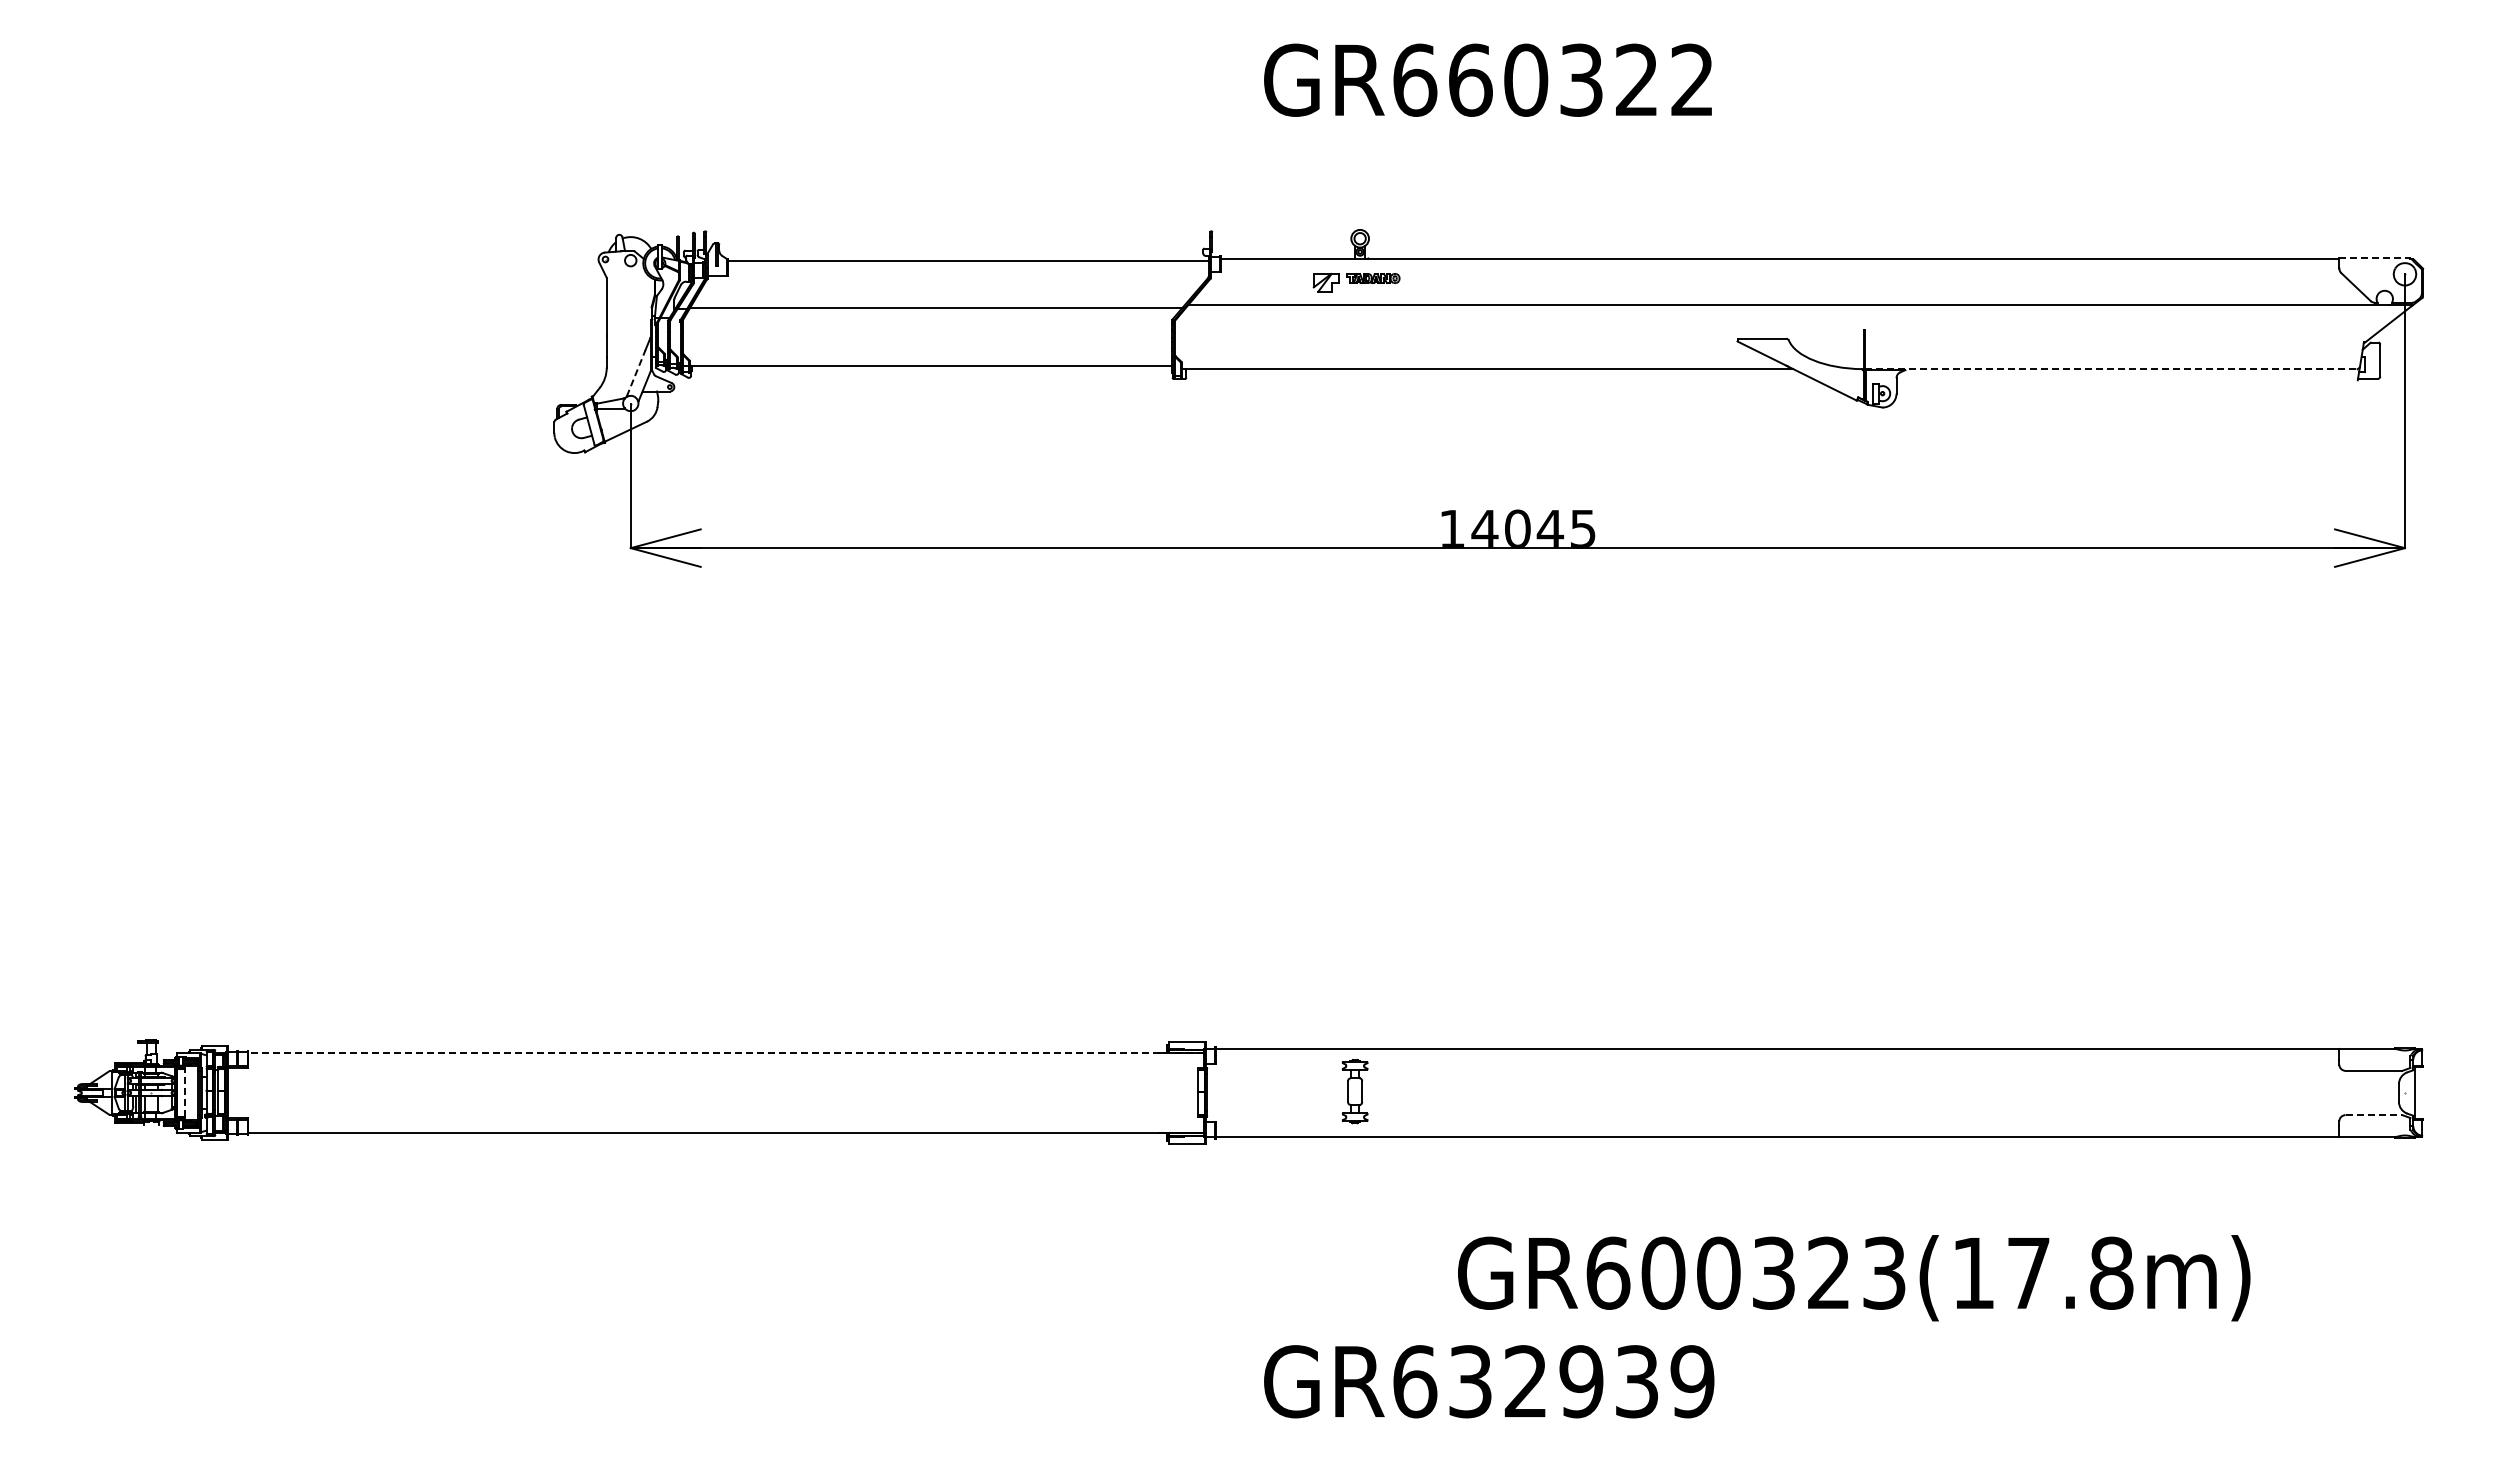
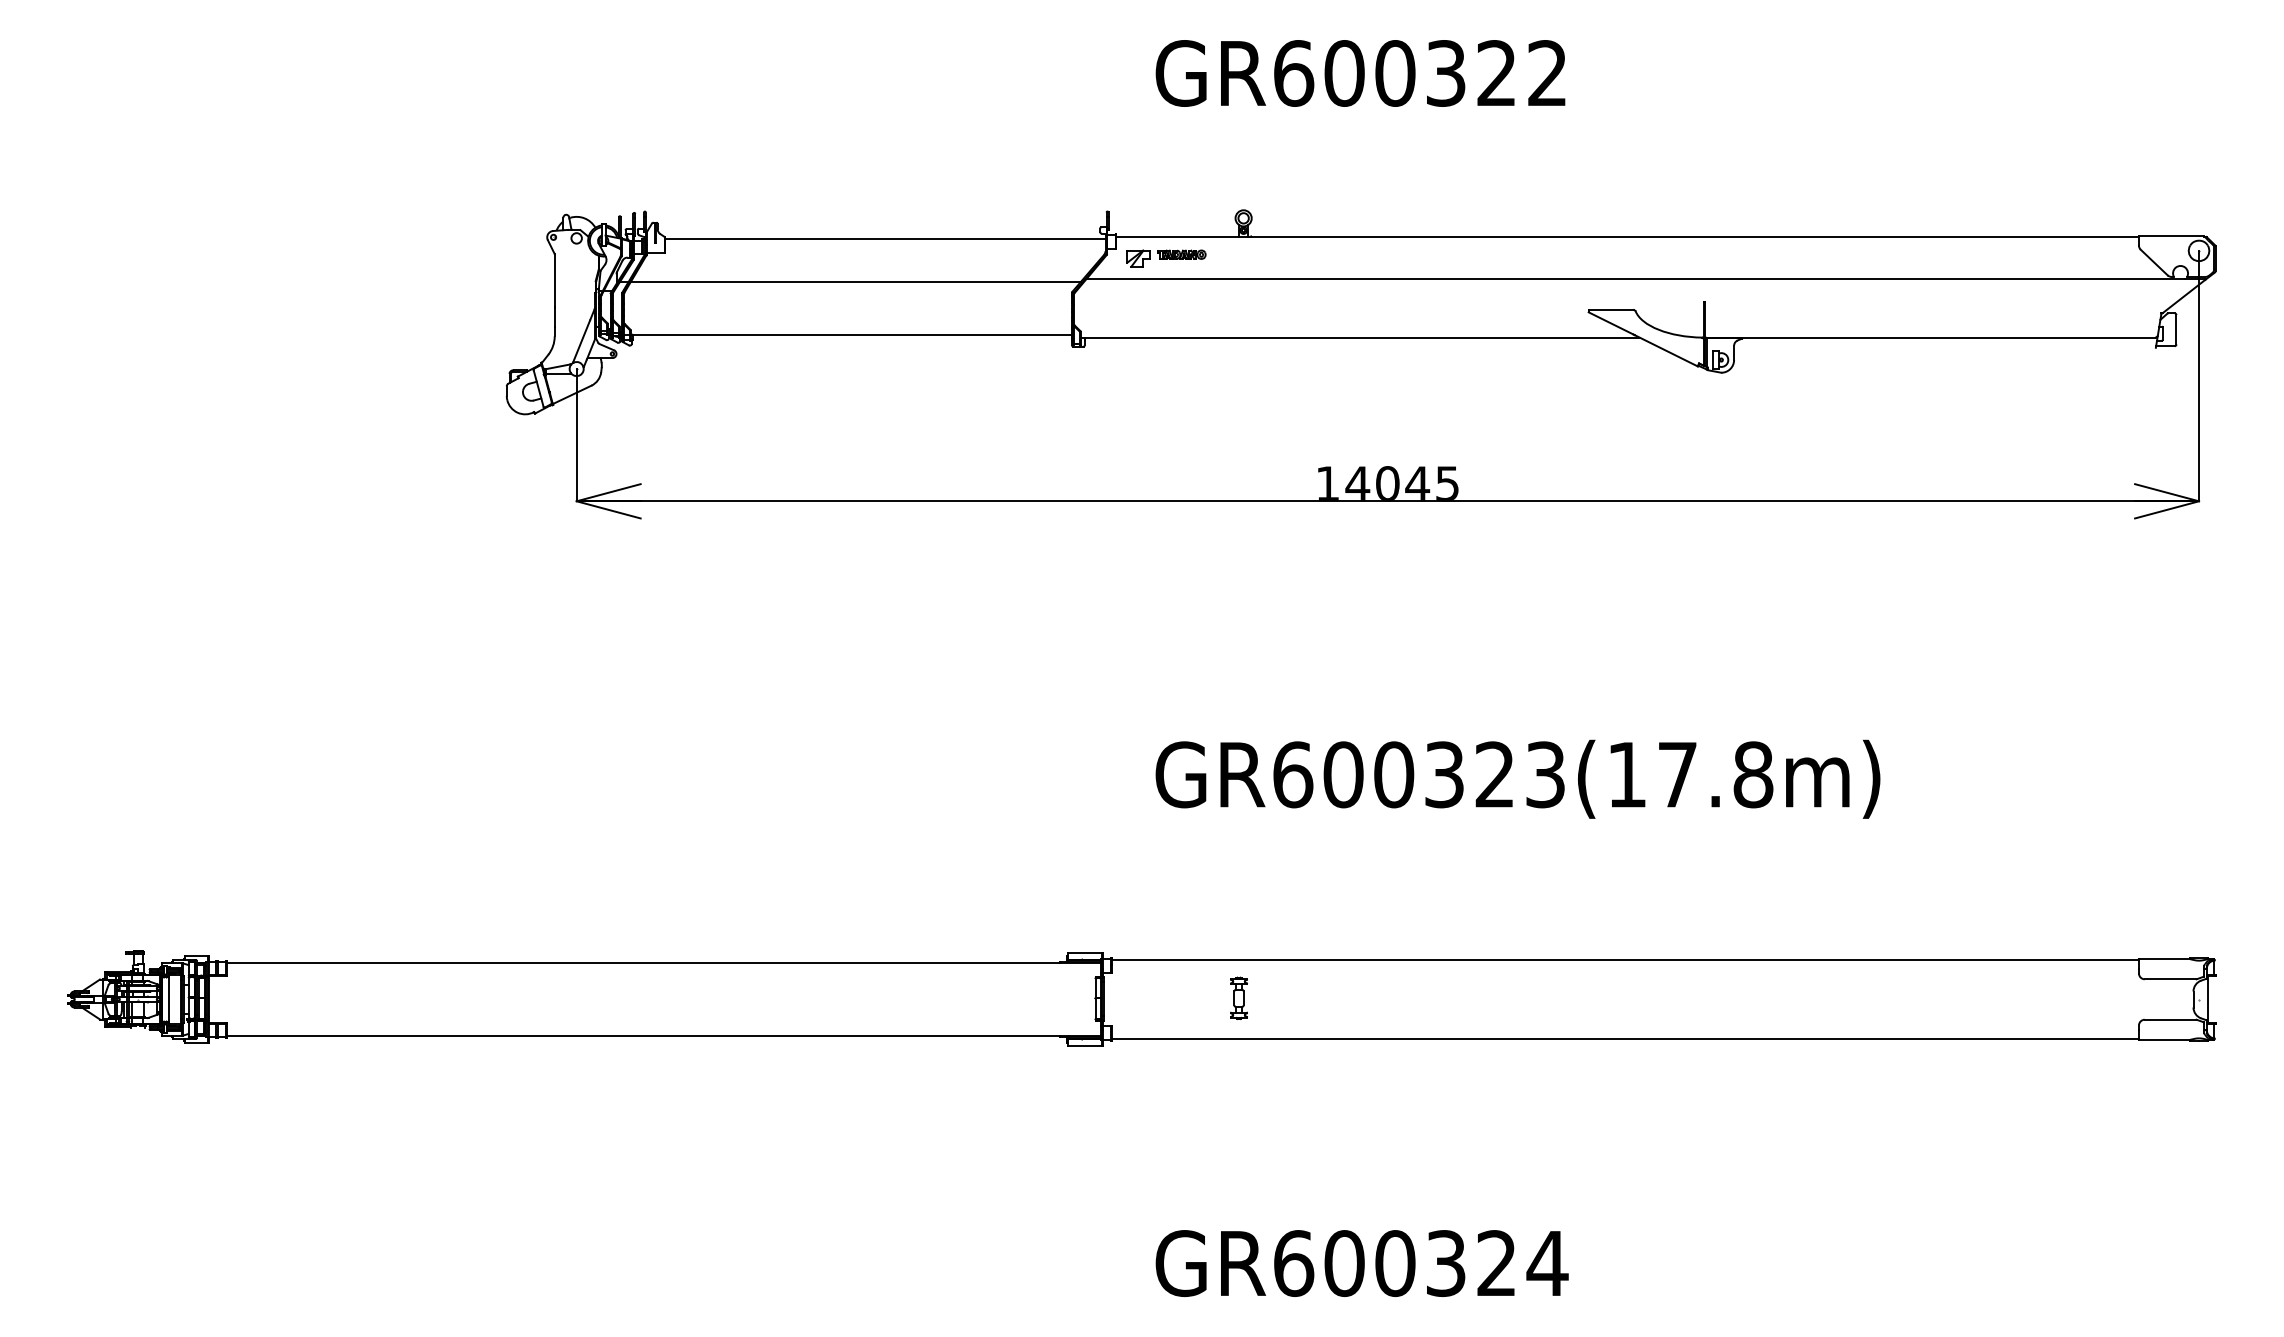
text: (1470, 79) -> (1344, 72), GR660322 -> GR600322
line: (2374, 257) -> (2171, 235), dashed -> solid
part: (1356, 282) -> (1166, 258), moved
line: (2111, 369) -> (1930, 337), dashed -> solid
line: (636, 373) -> (581, 341), dashed -> solid
line: (726, 1053) -> (664, 963), dashed -> solid
part: (1354, 1091) -> (1238, 998), size x0.71
line: (184, 1092) -> (168, 999), dashed -> solid
line: (2374, 1115) -> (2171, 1020), dashed -> solid
text: (1854, 1278) -> (1518, 779), moved
text: (1581, 1381) -> (1446, 1263), GR632939 -> GR600324

